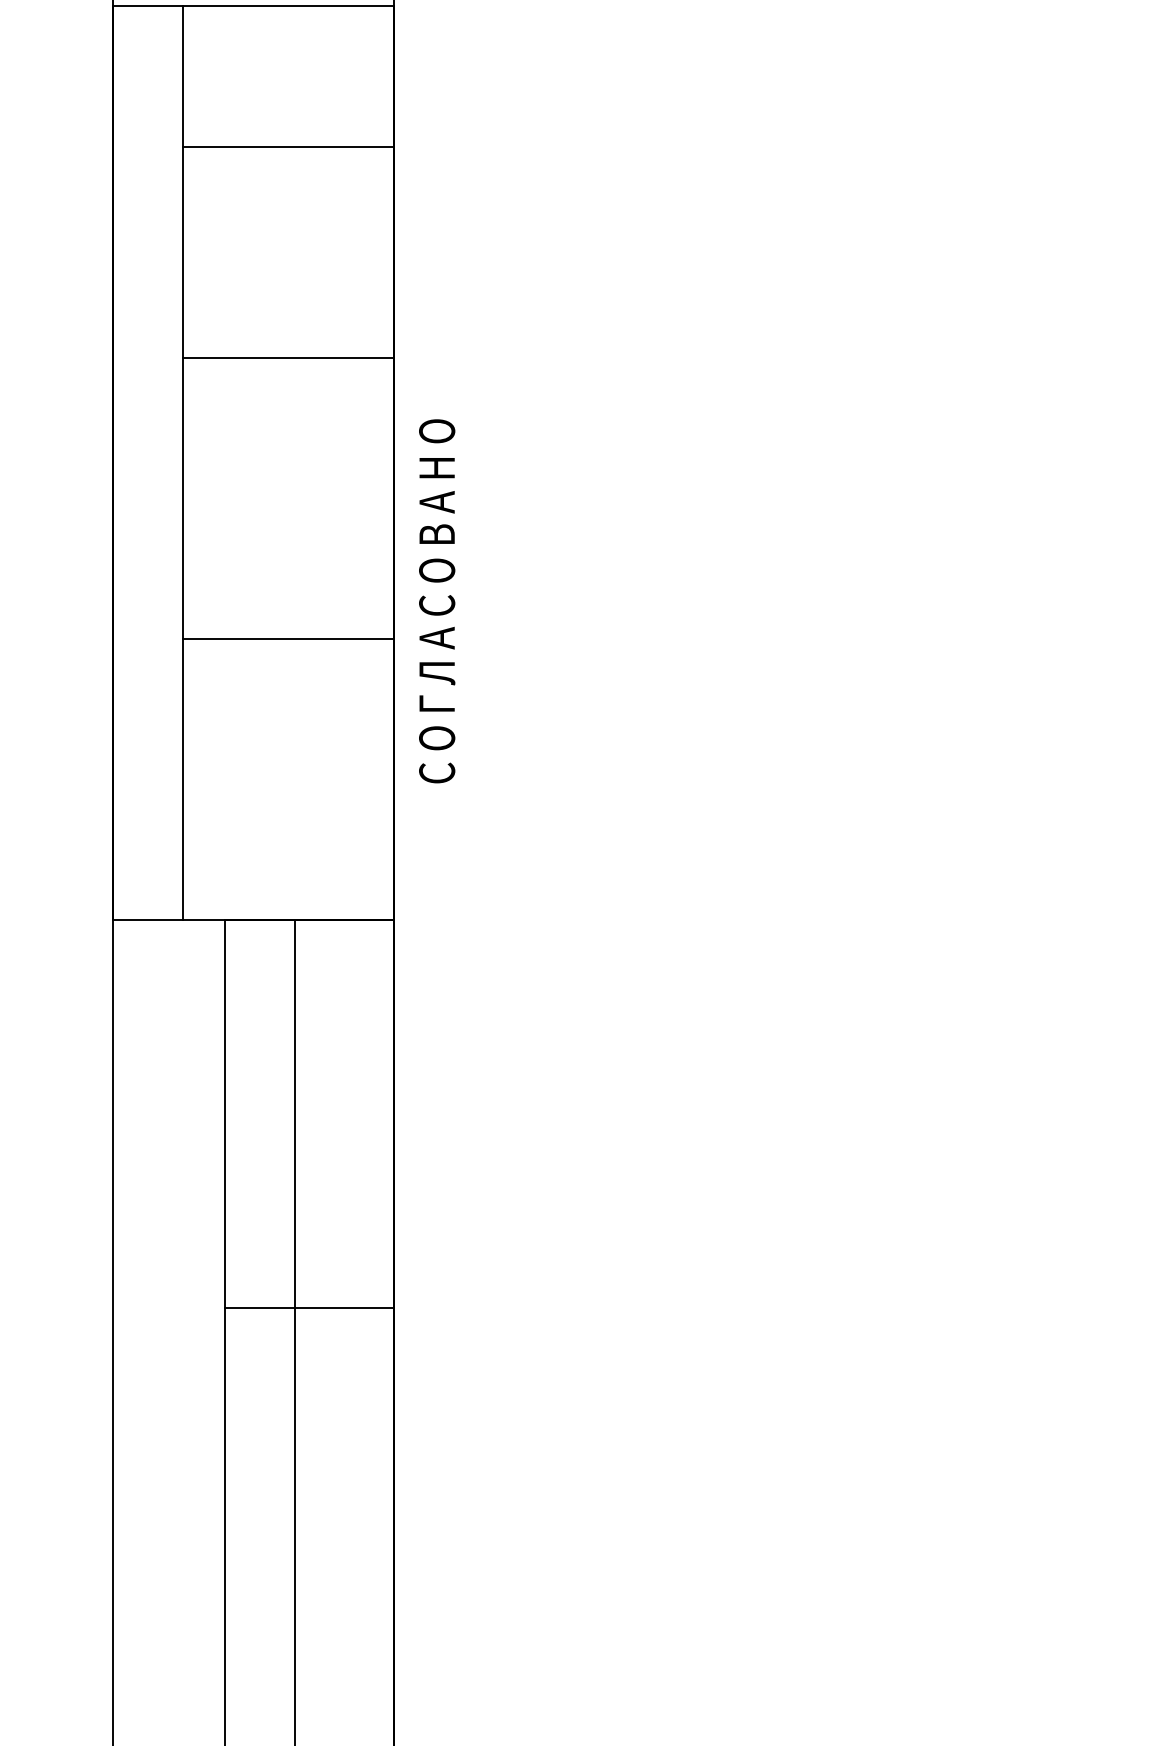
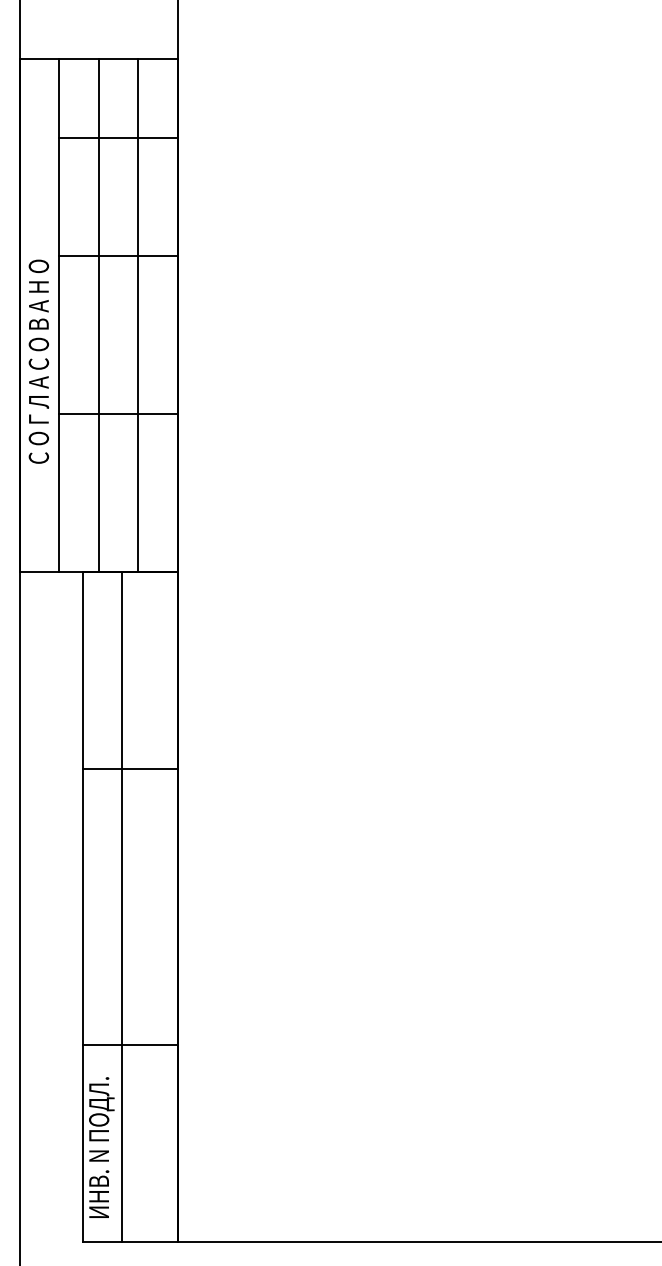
line: (252, 461) -> (98, 314), added
line: (324, 461) -> (138, 314), added
text: (436, 600) -> (38, 361), moved
line: (308, 1306) -> (129, 768), moved

